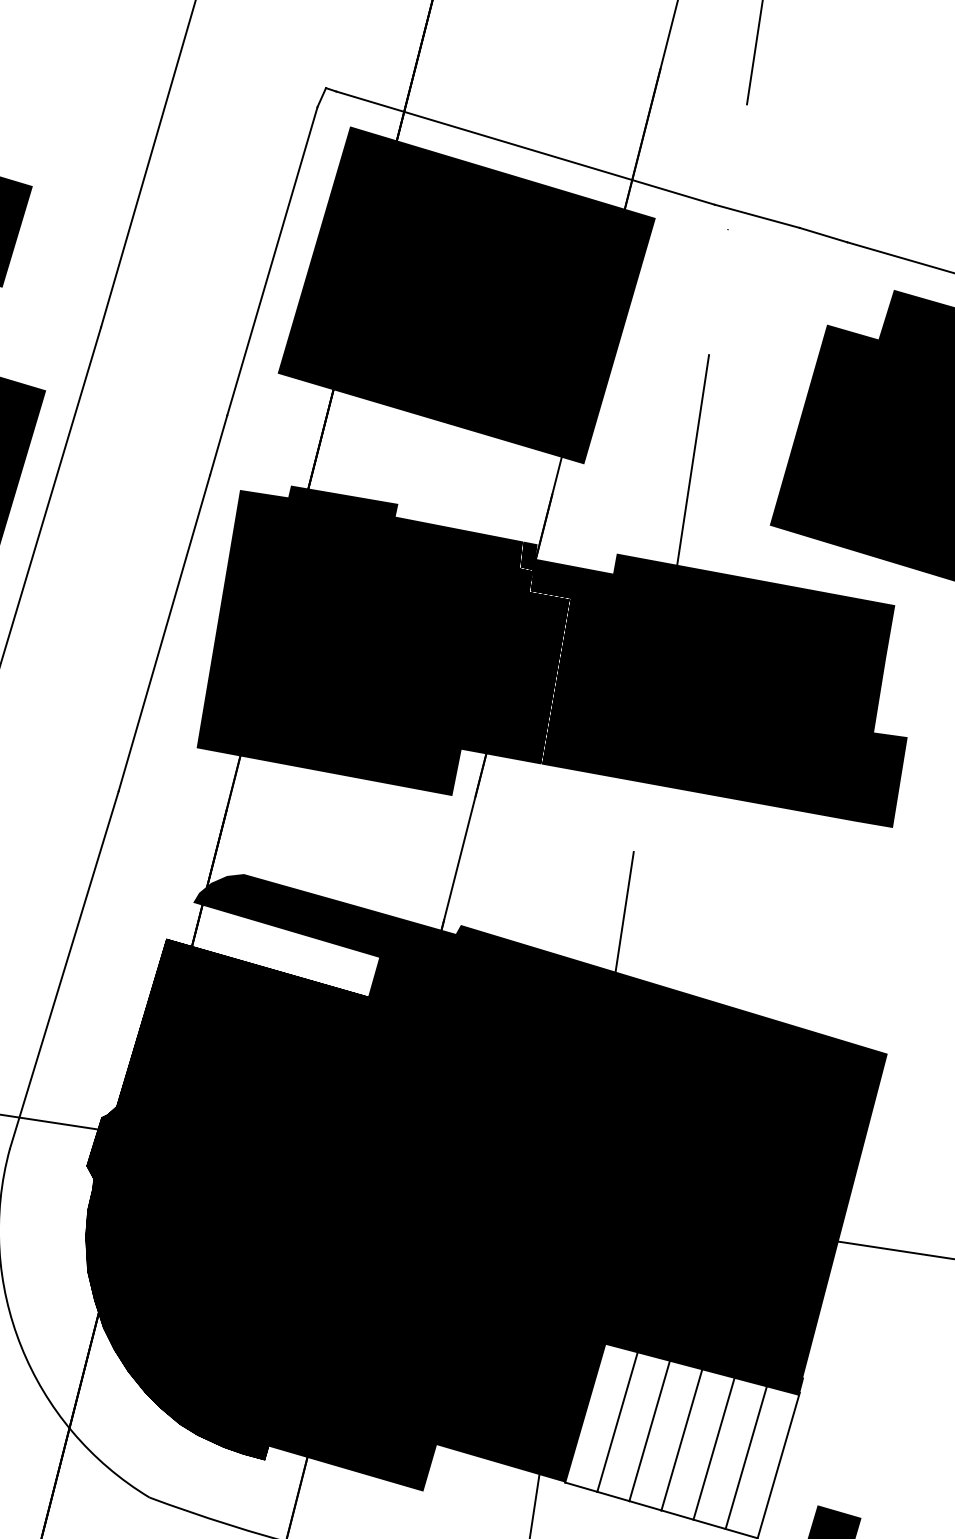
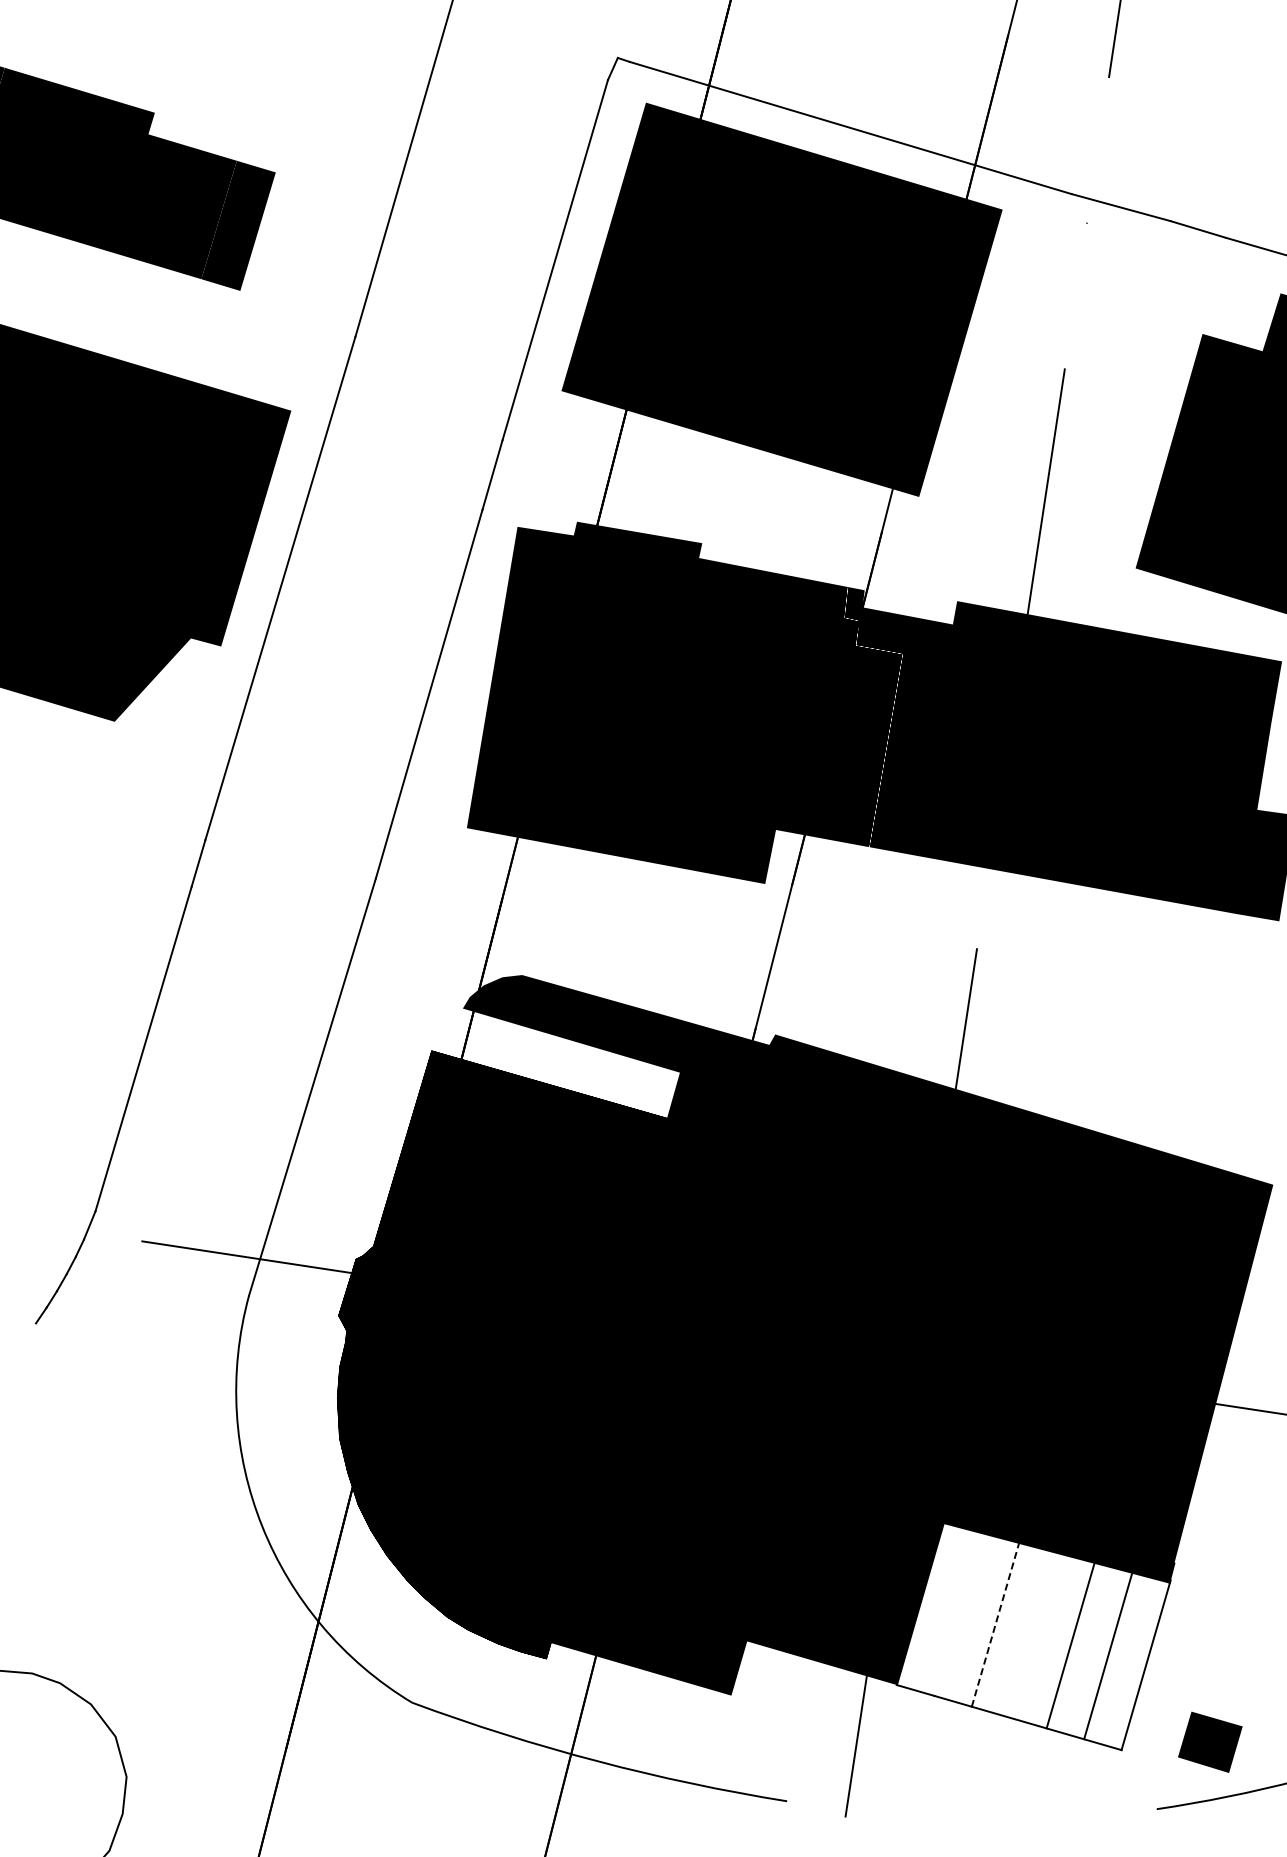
line: (617, 1421) -> (957, 1613), removed
line: (649, 1430) -> (995, 1624), solid -> dashed
line: (682, 1439) -> (1033, 1634), removed

